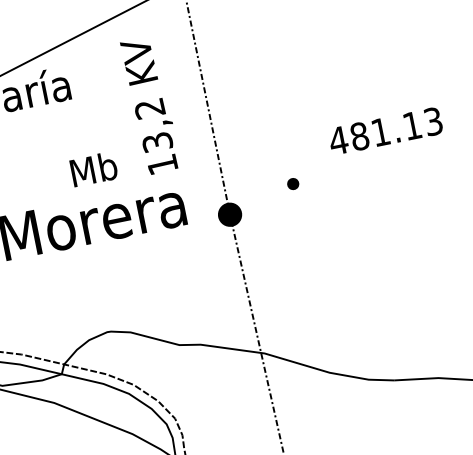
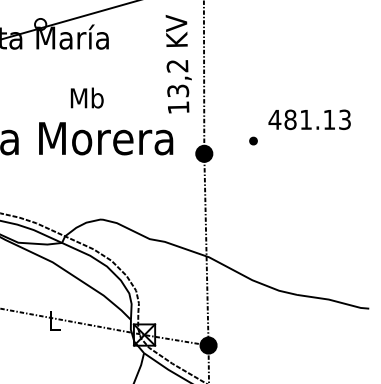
text: (150, 106) -> (178, 64), moved
text: (385, 130) -> (309, 119), moved
text: (92, 168) -> (86, 97), moved

